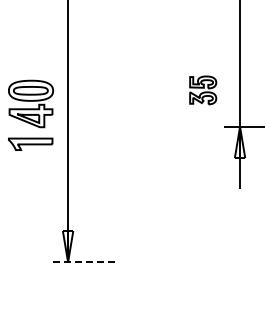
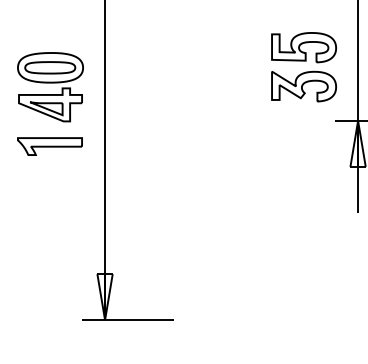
part: (202, 90) -> (302, 67), size x1.67
line: (83, 262) -> (127, 320), dashed -> solid

